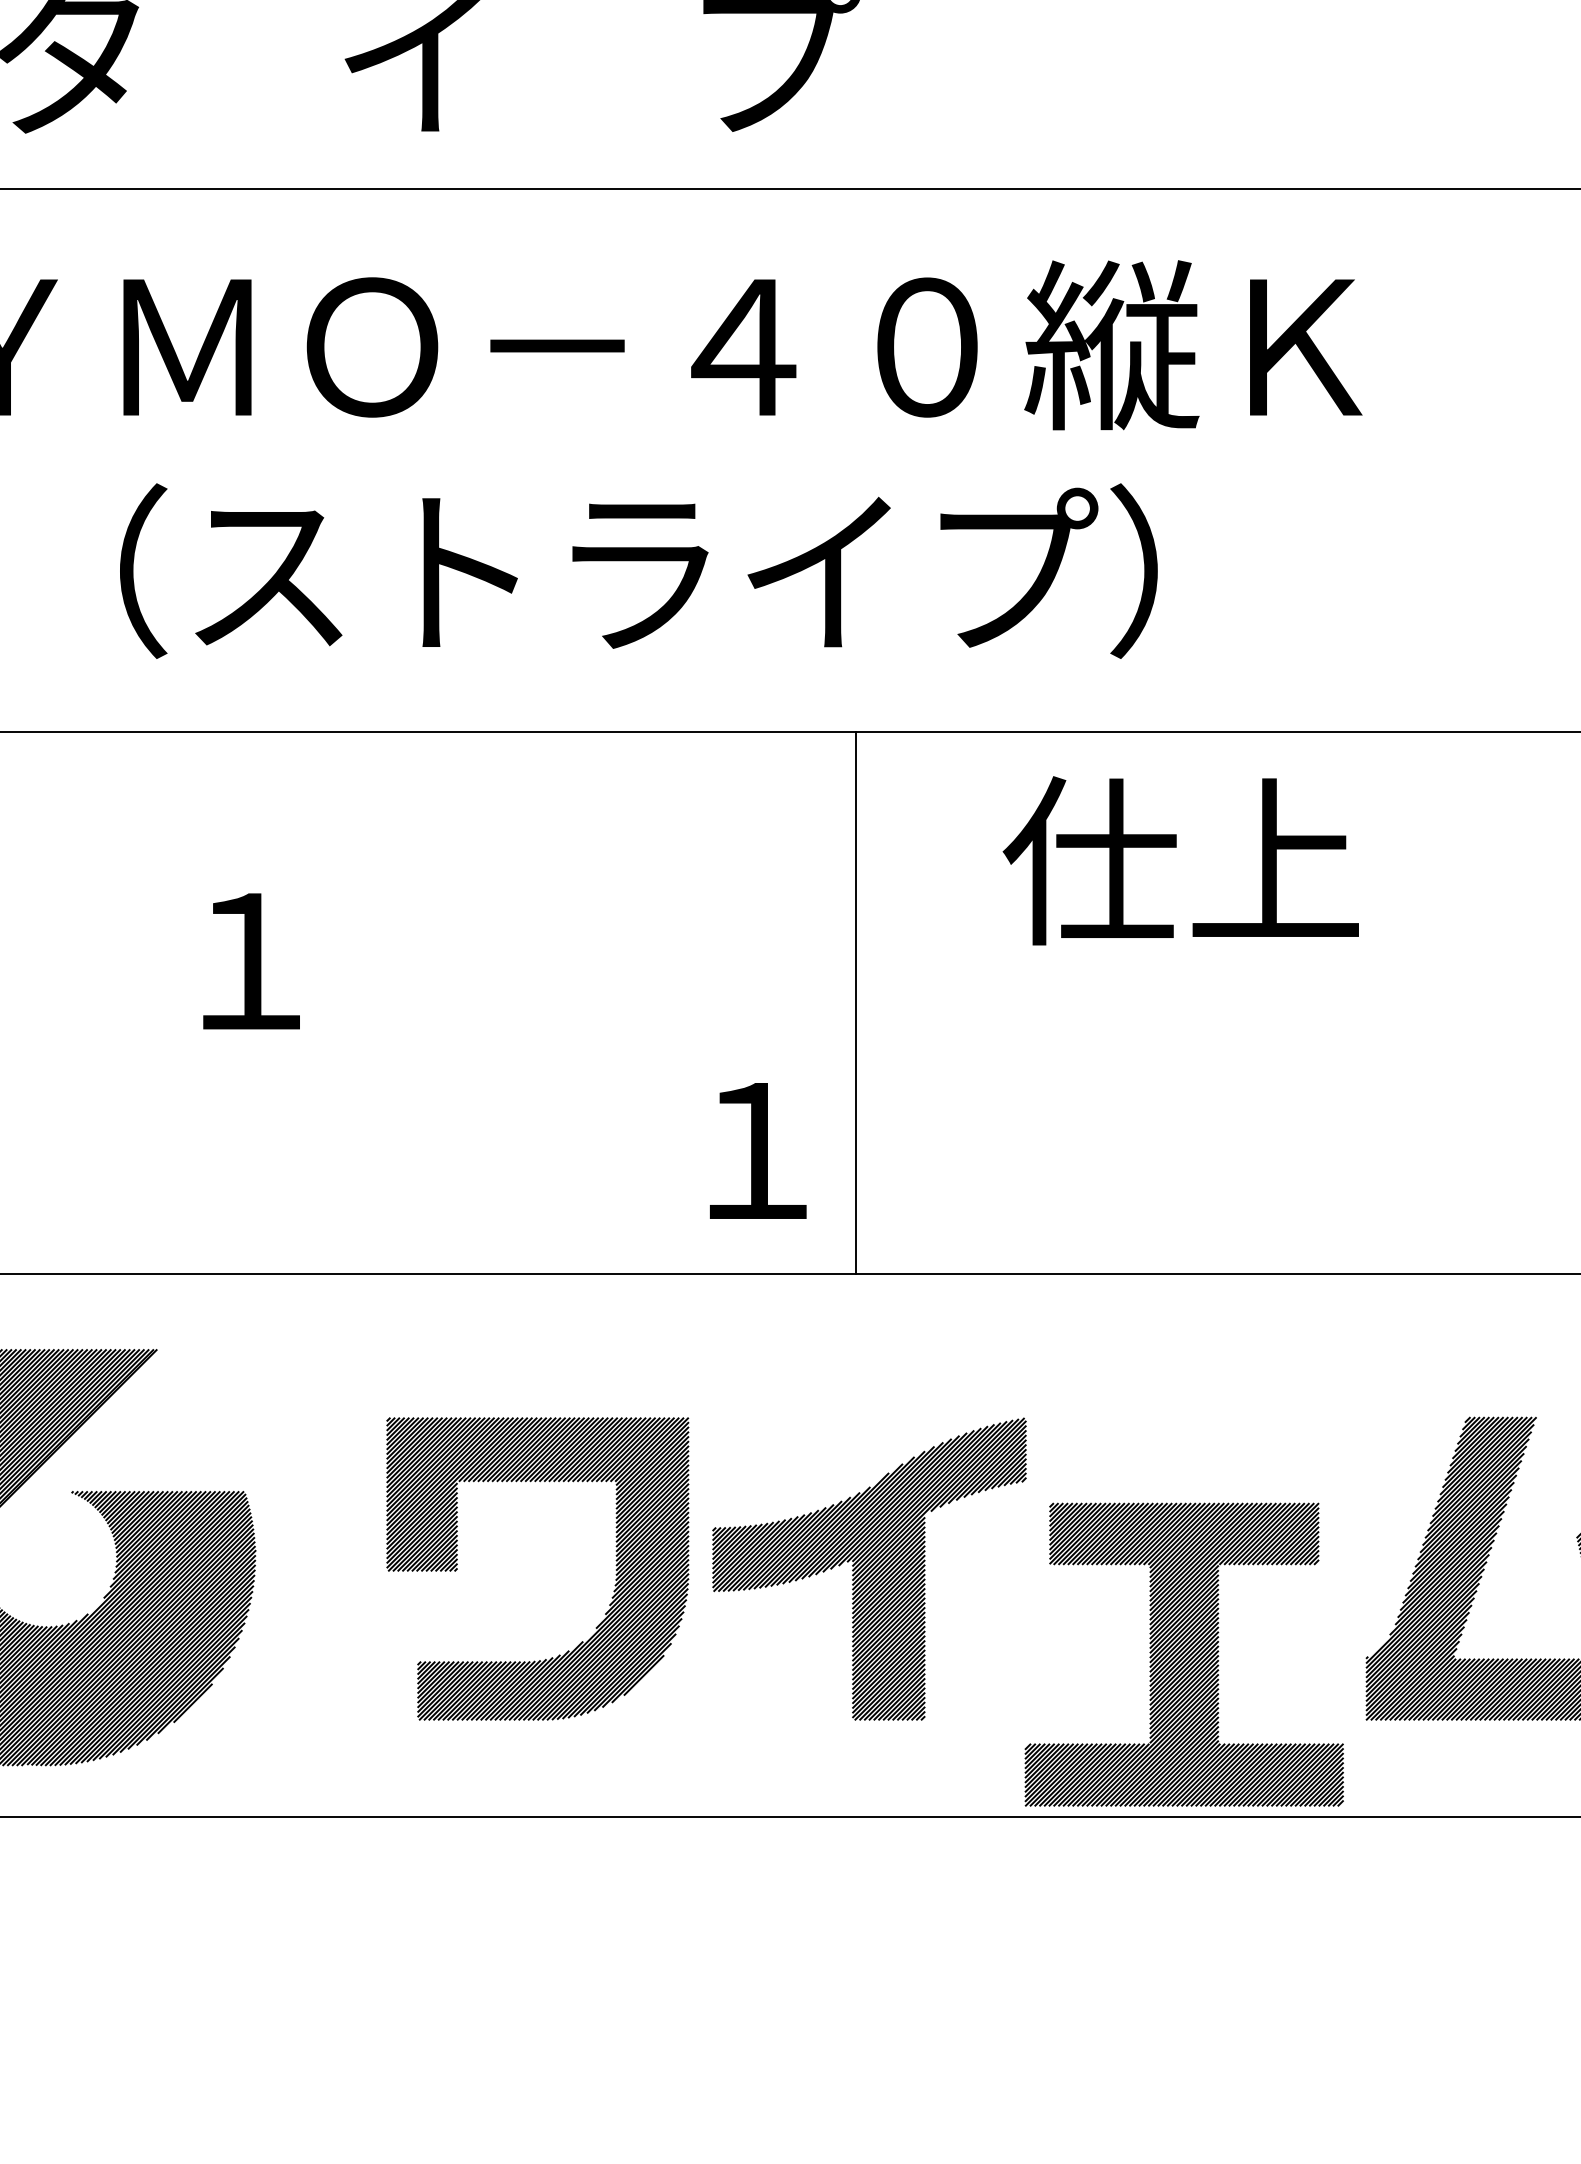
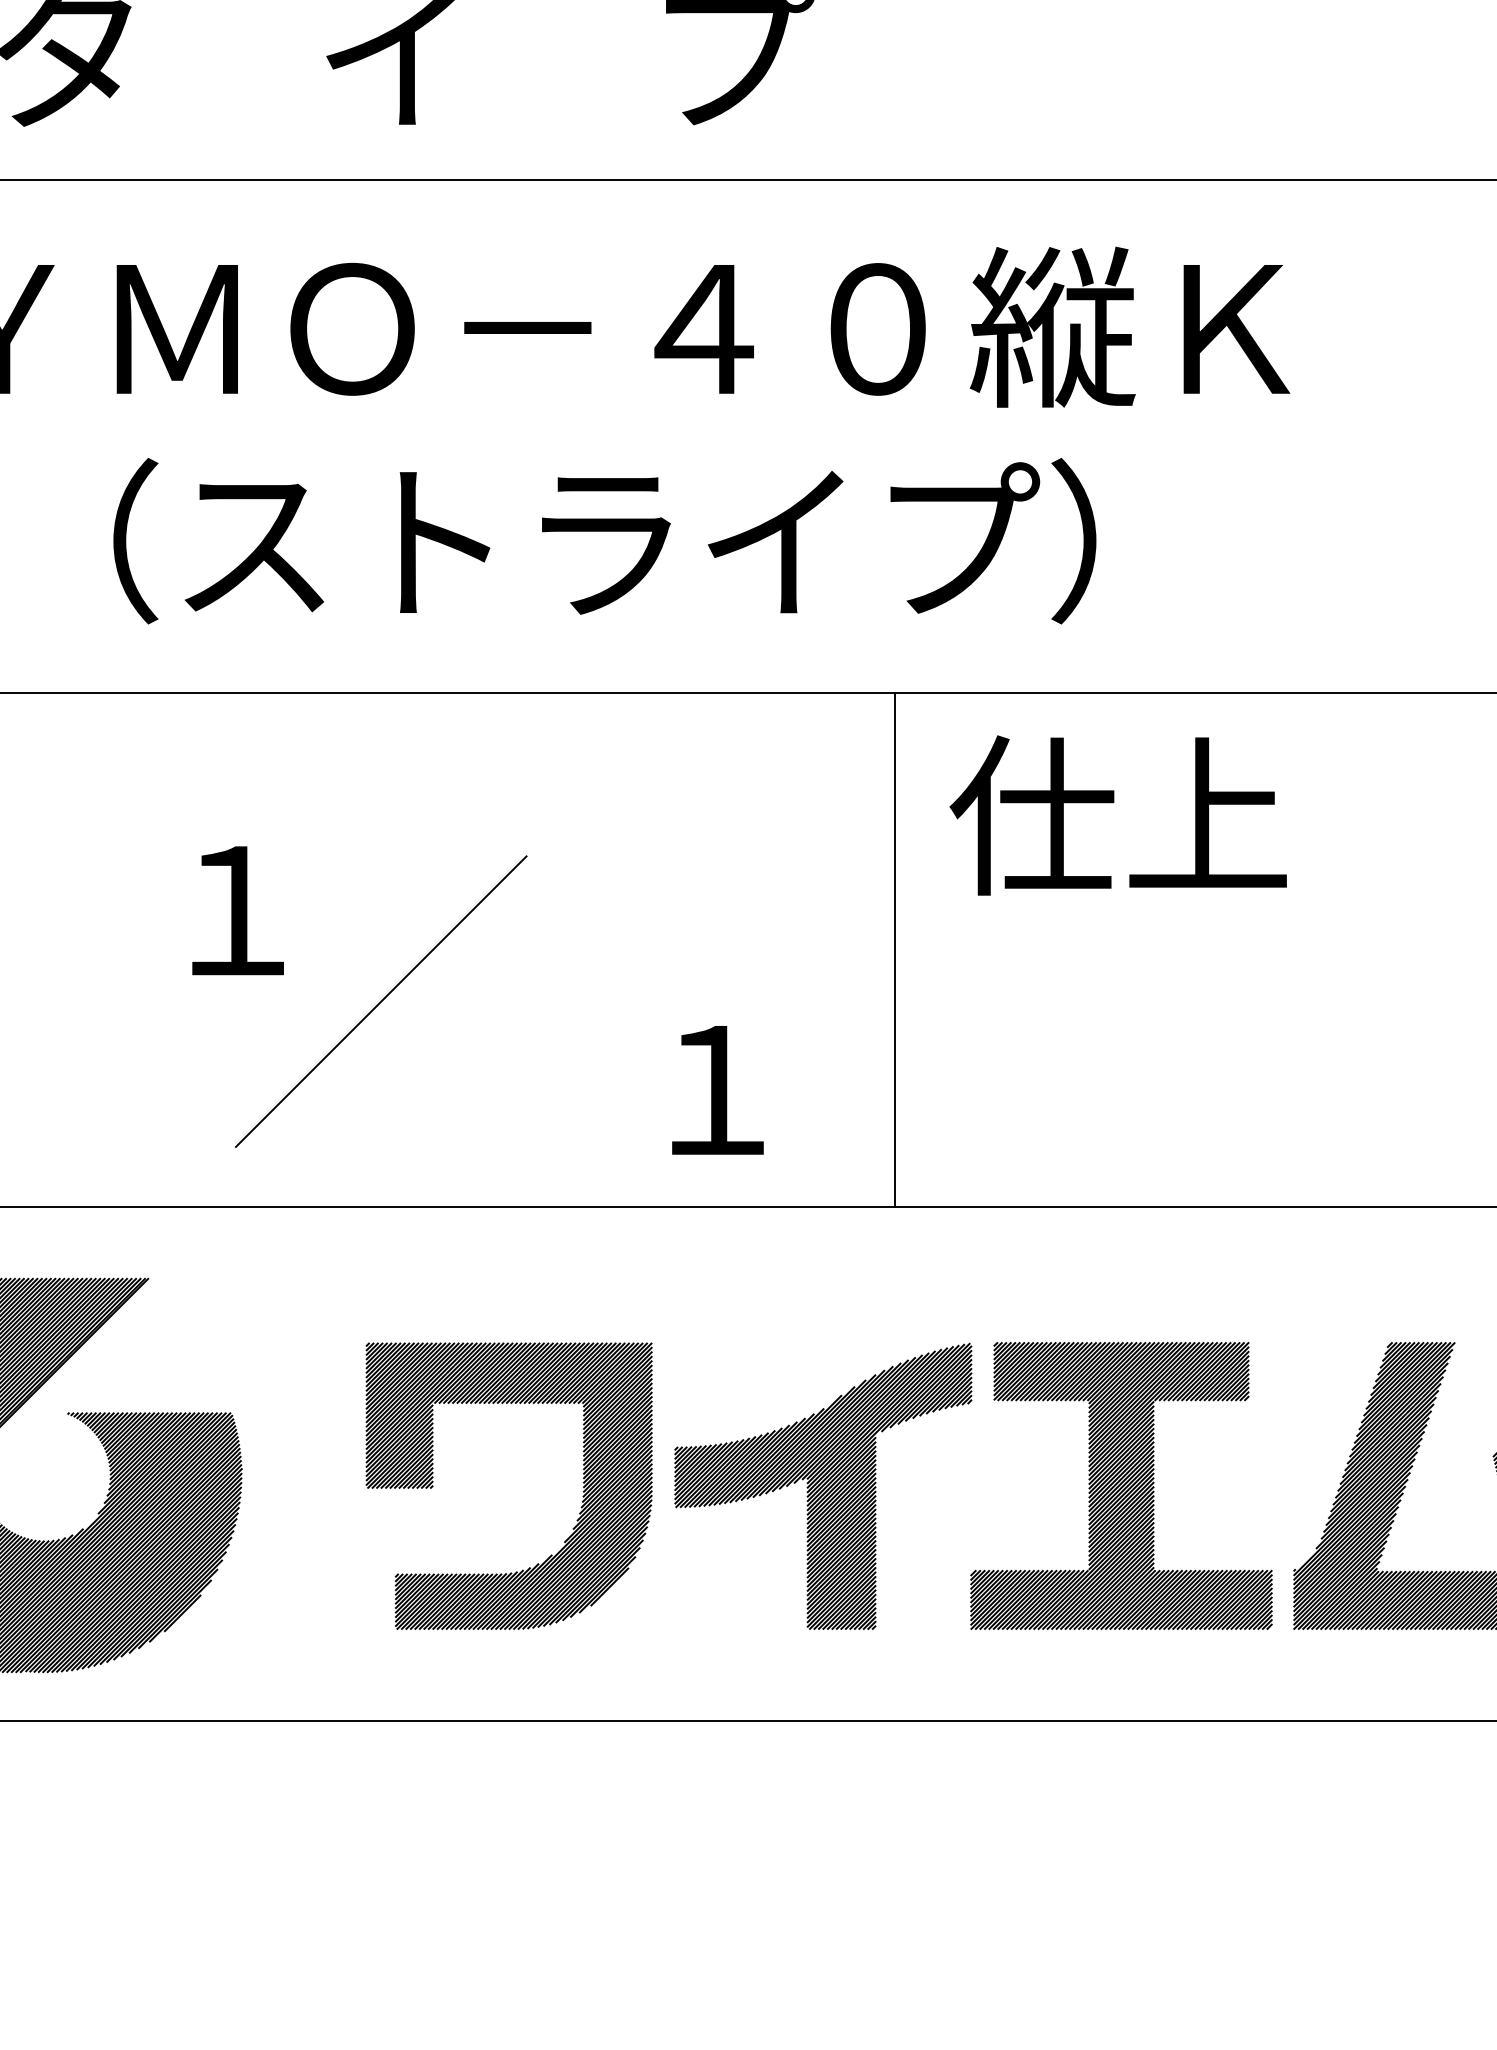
line: (856, 1002) -> (895, 949), moved
line: (402, 1056) -> (381, 1000), added
part: (1183, 1654) -> (1120, 1485), moved

